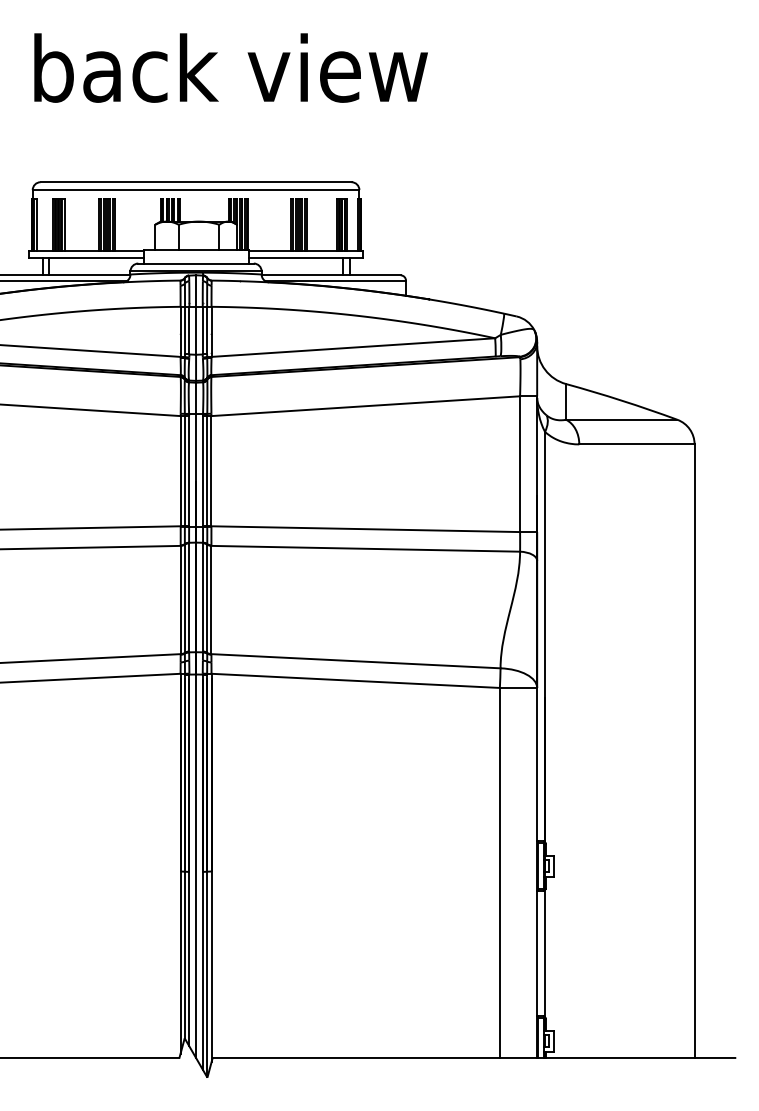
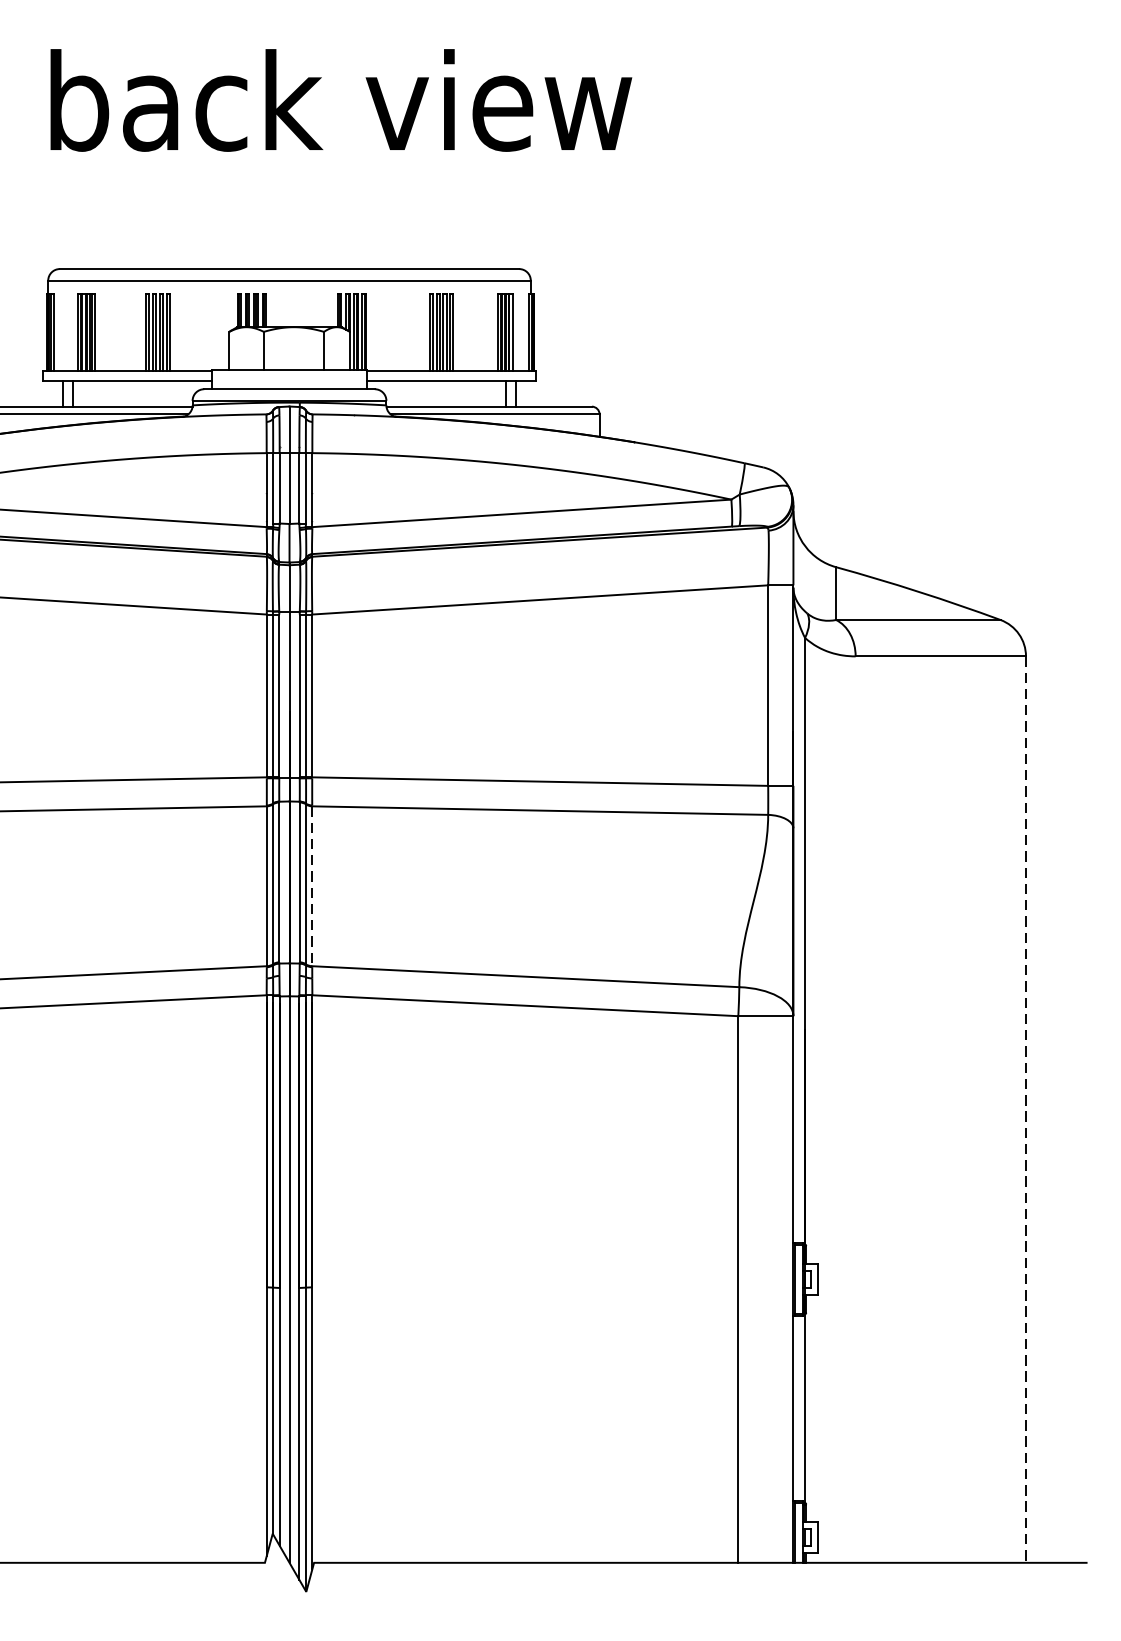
line: (211, 600) -> (312, 886), solid -> dashed
line: (694, 751) -> (1025, 1110), solid -> dashed

